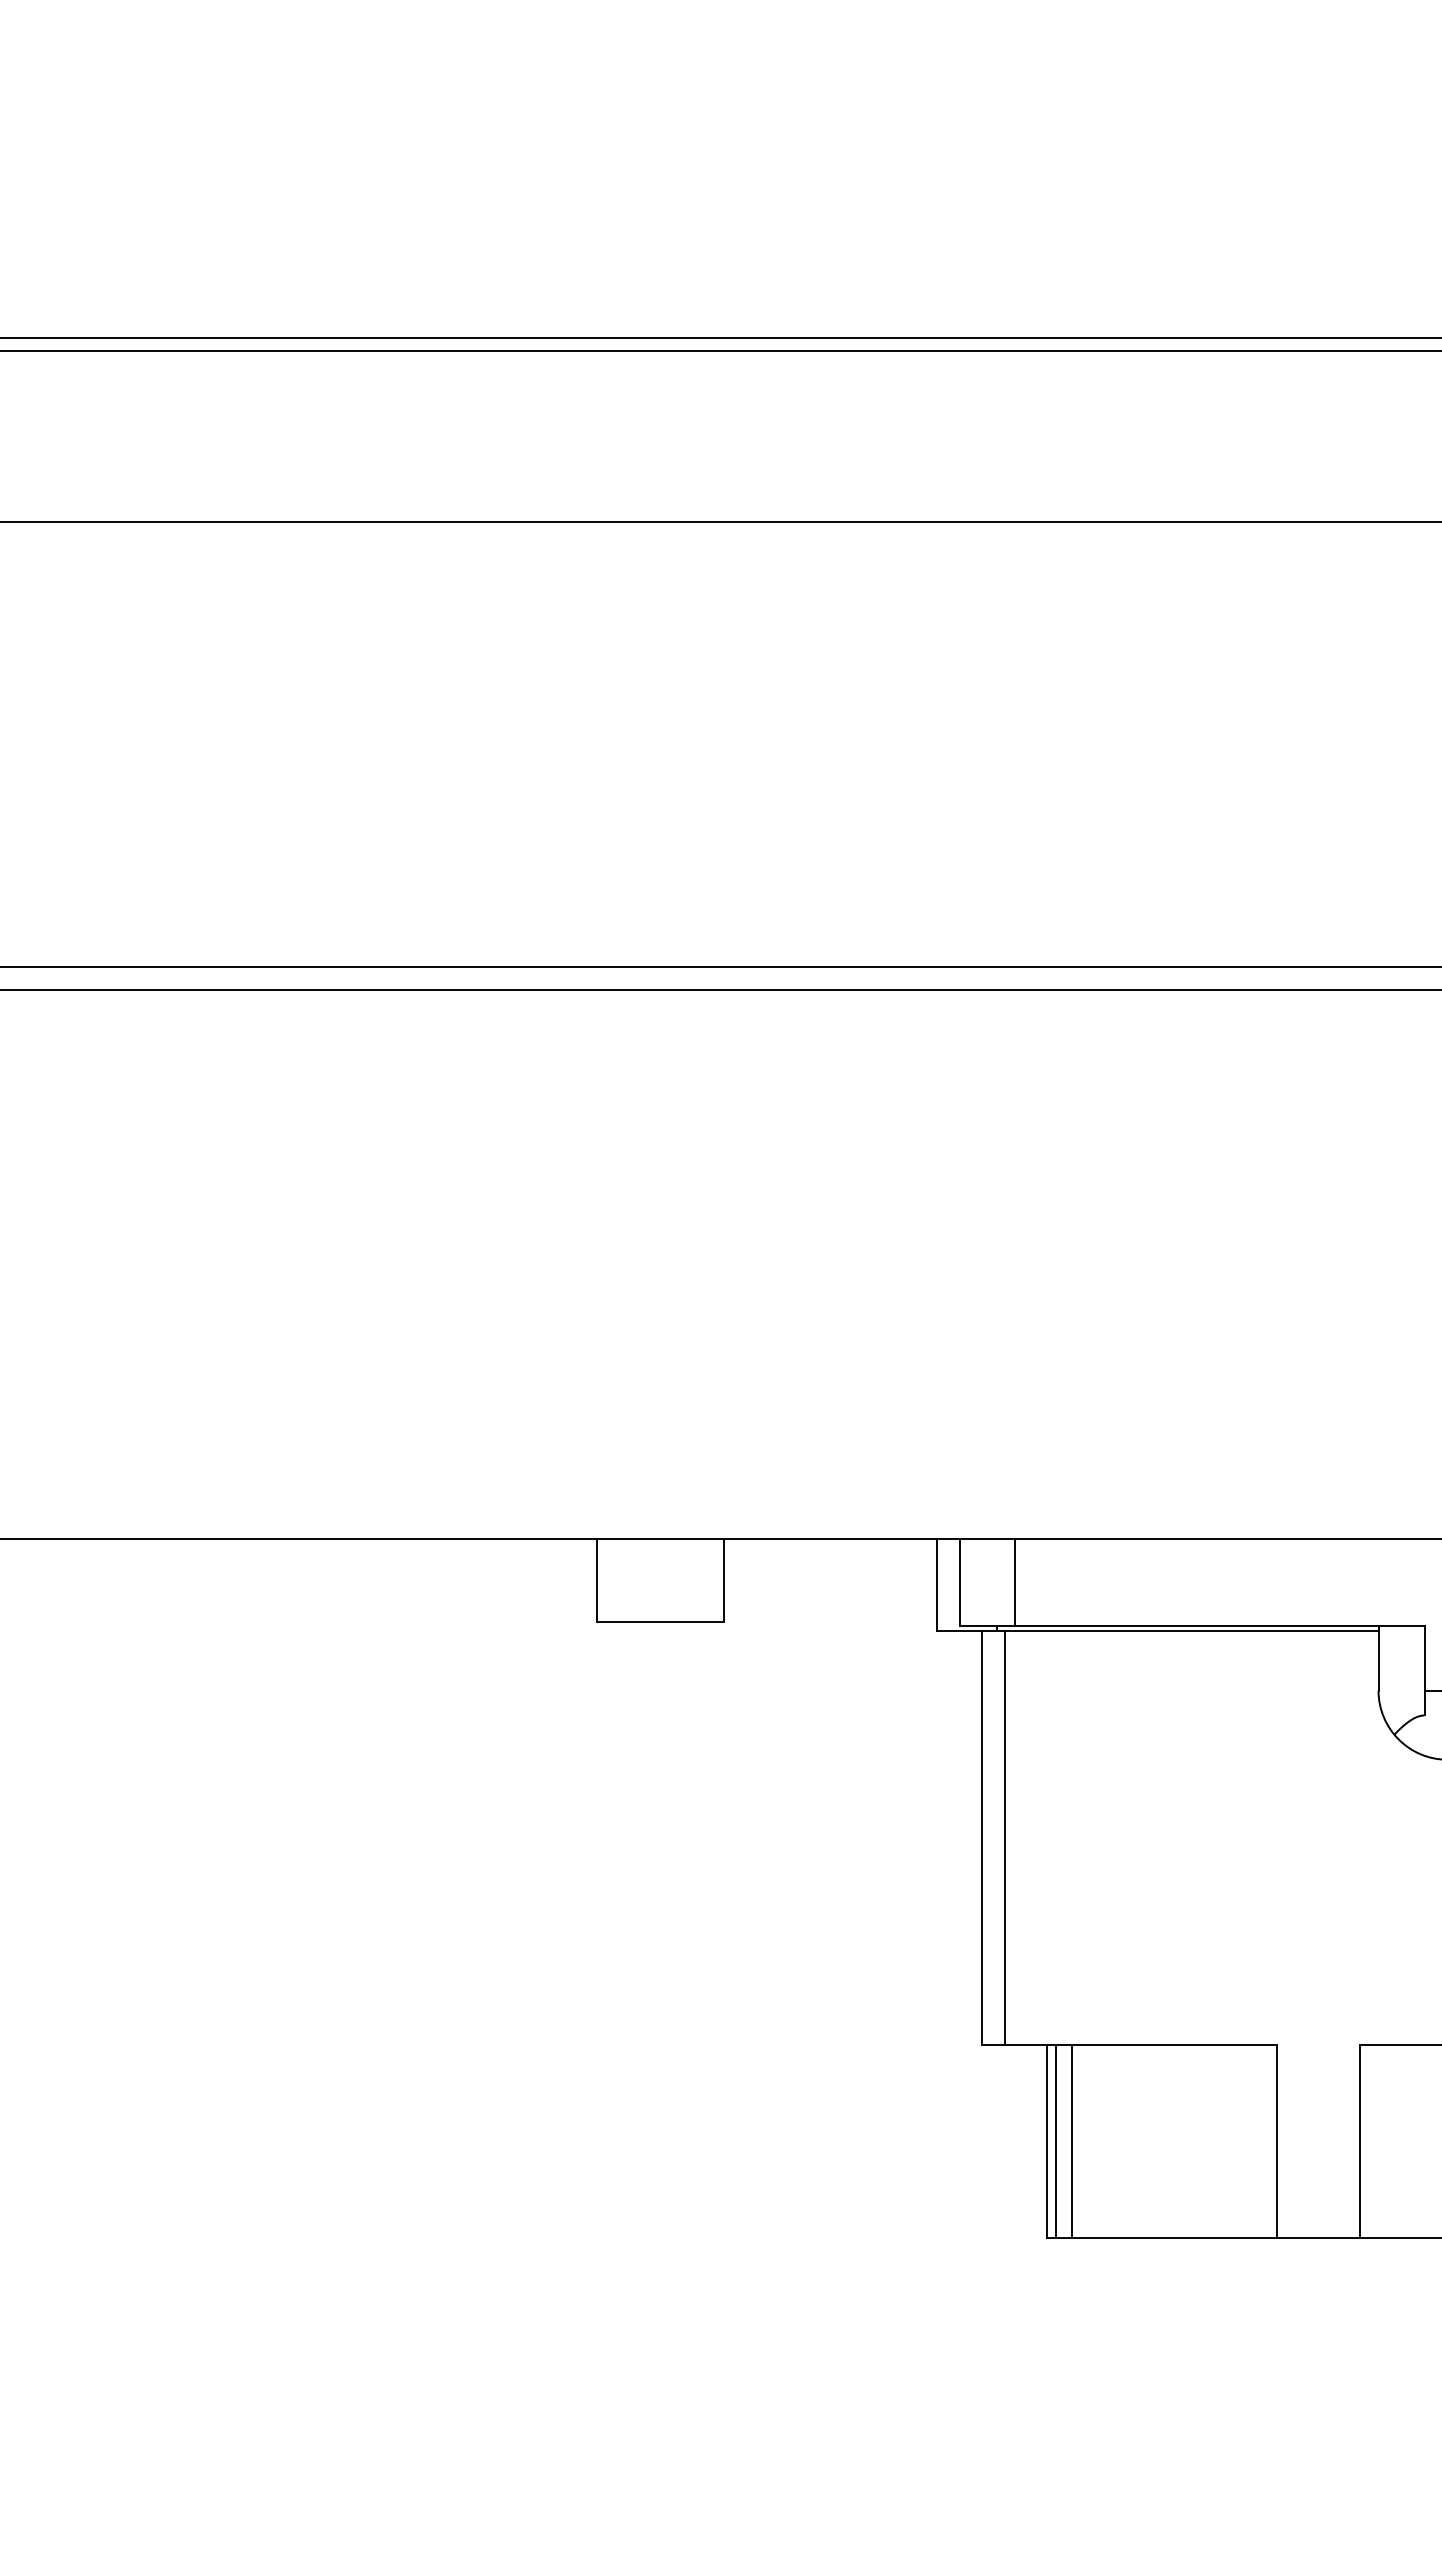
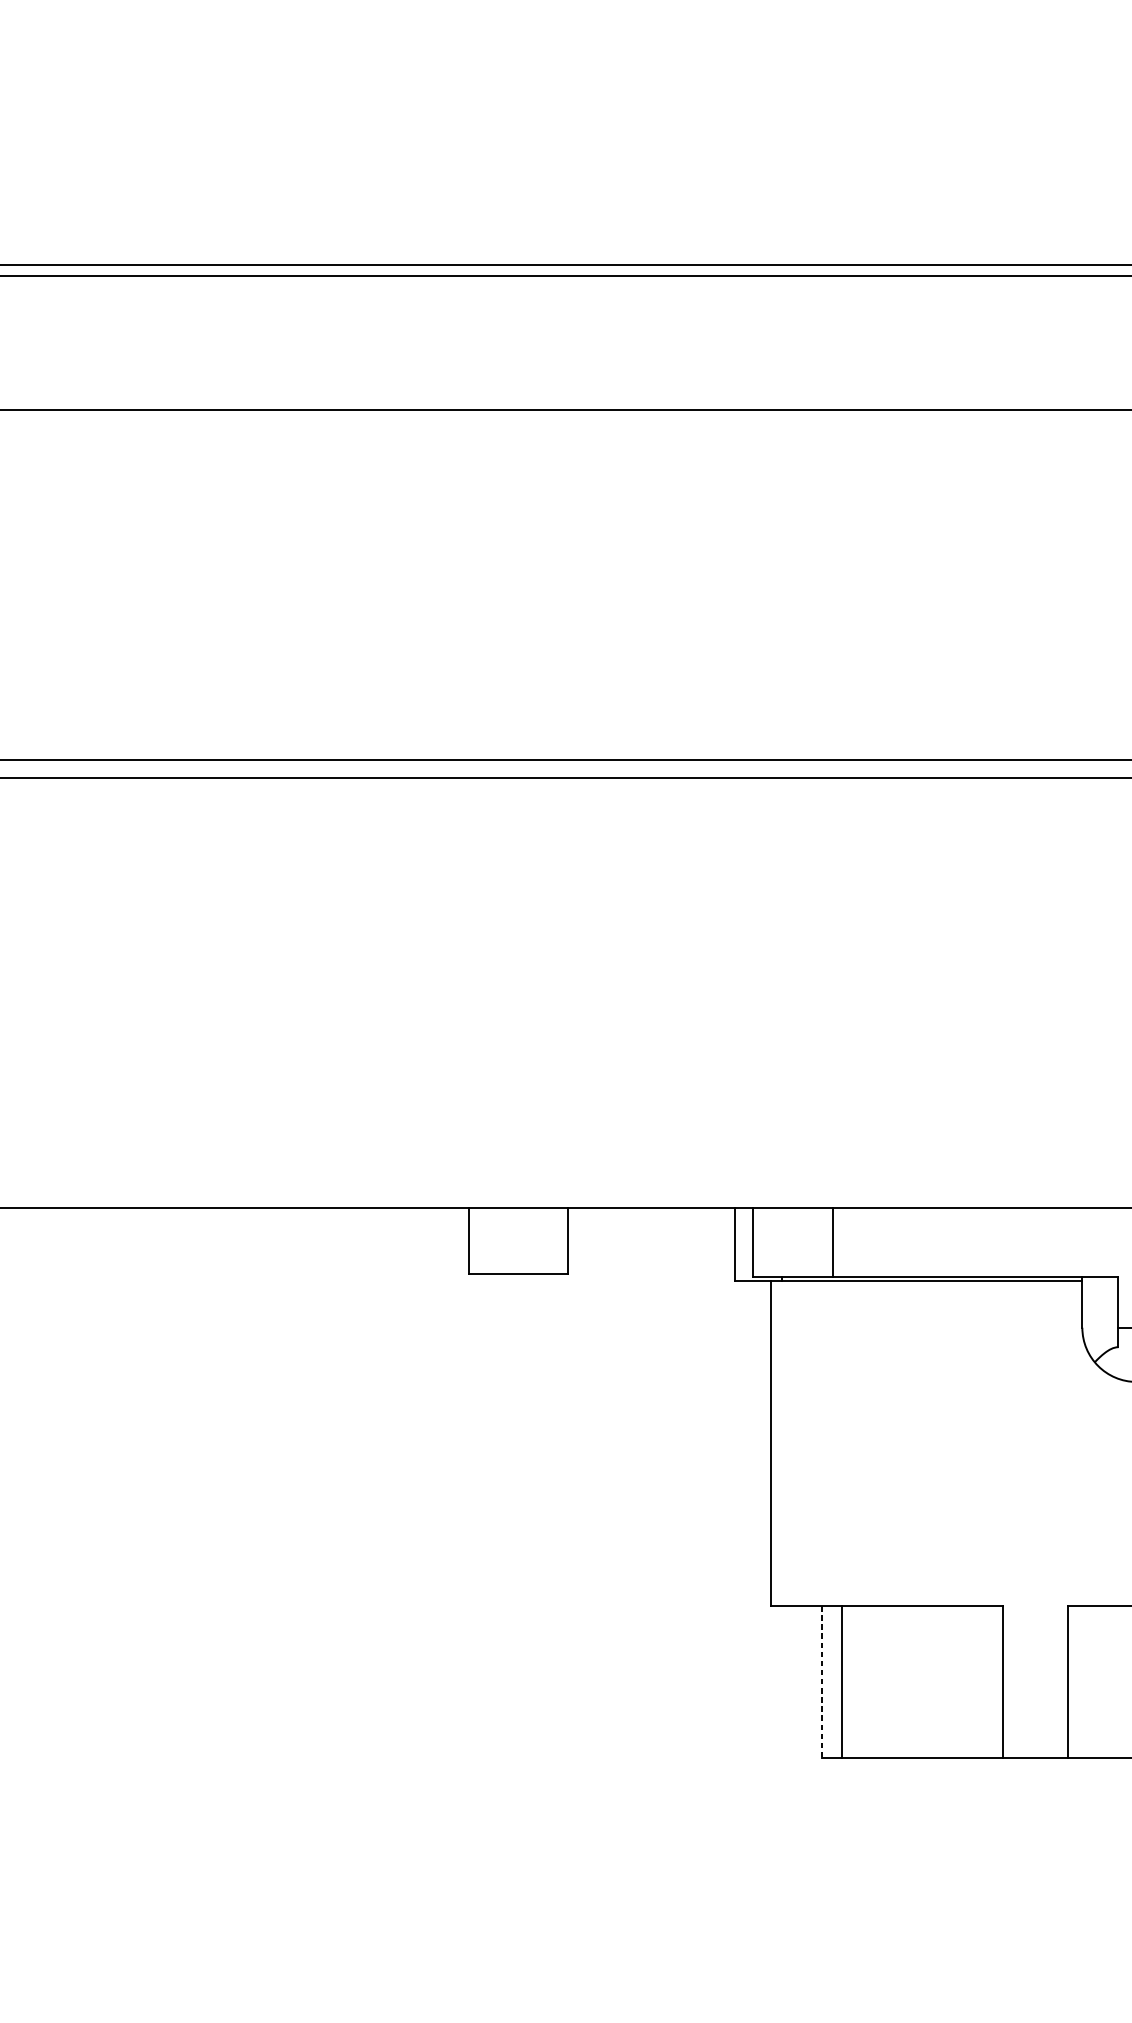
line: (1014, 1582) -> (832, 1242), moved
line: (1005, 1837) -> (789, 1443), removed
line: (1046, 2141) -> (821, 1681), solid -> dashed
line: (1055, 2141) -> (828, 1681), removed

